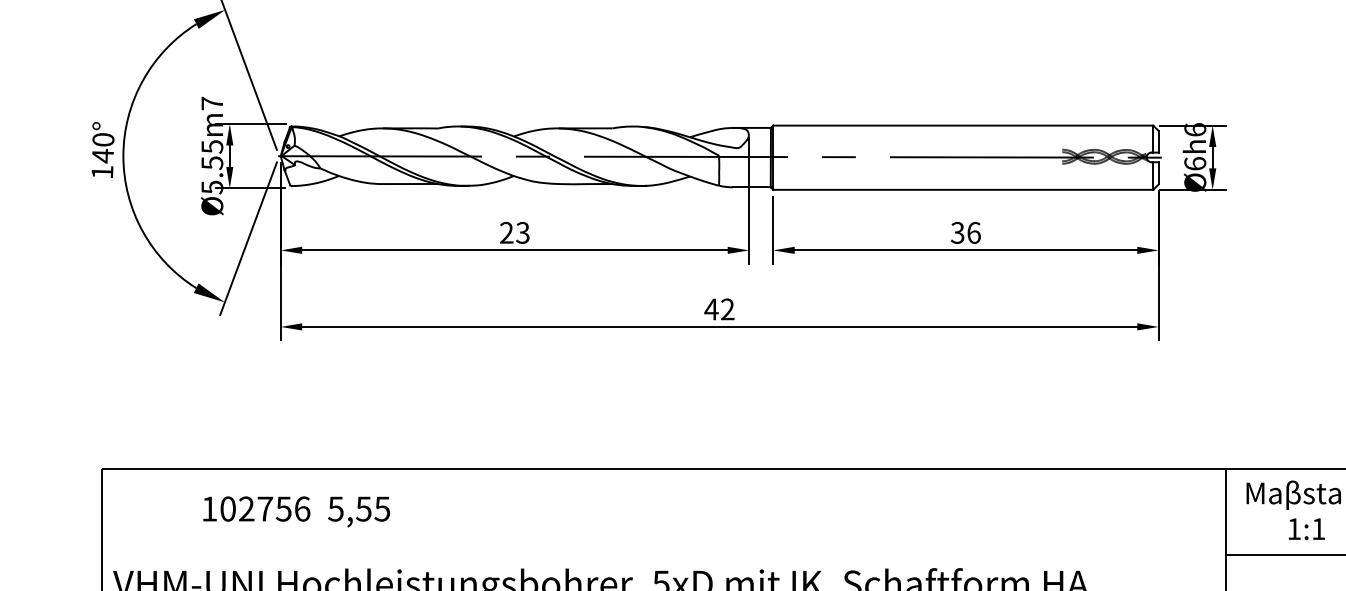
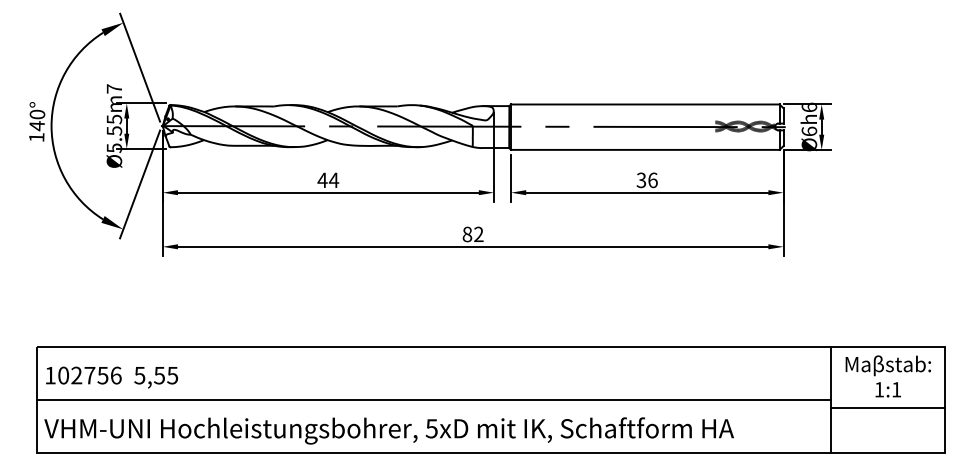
text: (515, 233) -> (328, 180), 23 -> 44
text: (711, 309) -> (467, 234), 42 -> 82
text: (297, 511) -> (112, 377), moved
line: (663, 544) -> (433, 400), added

